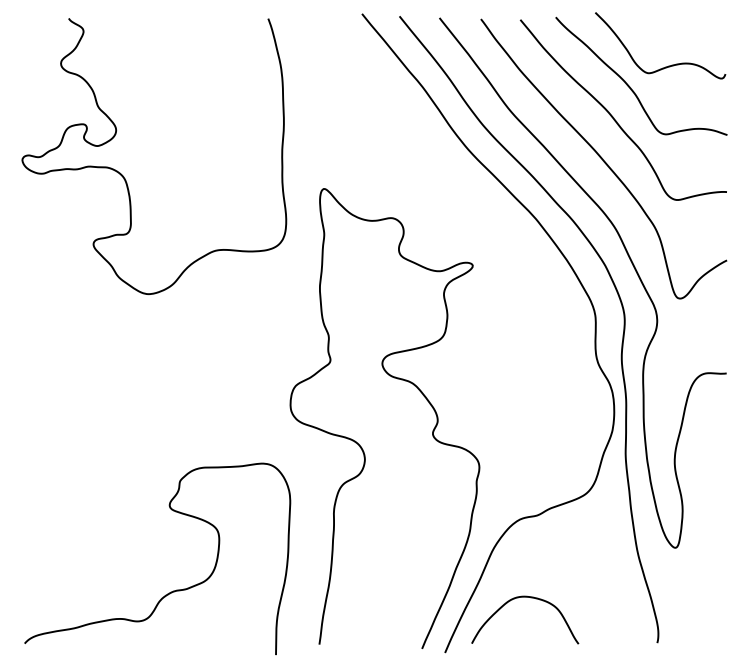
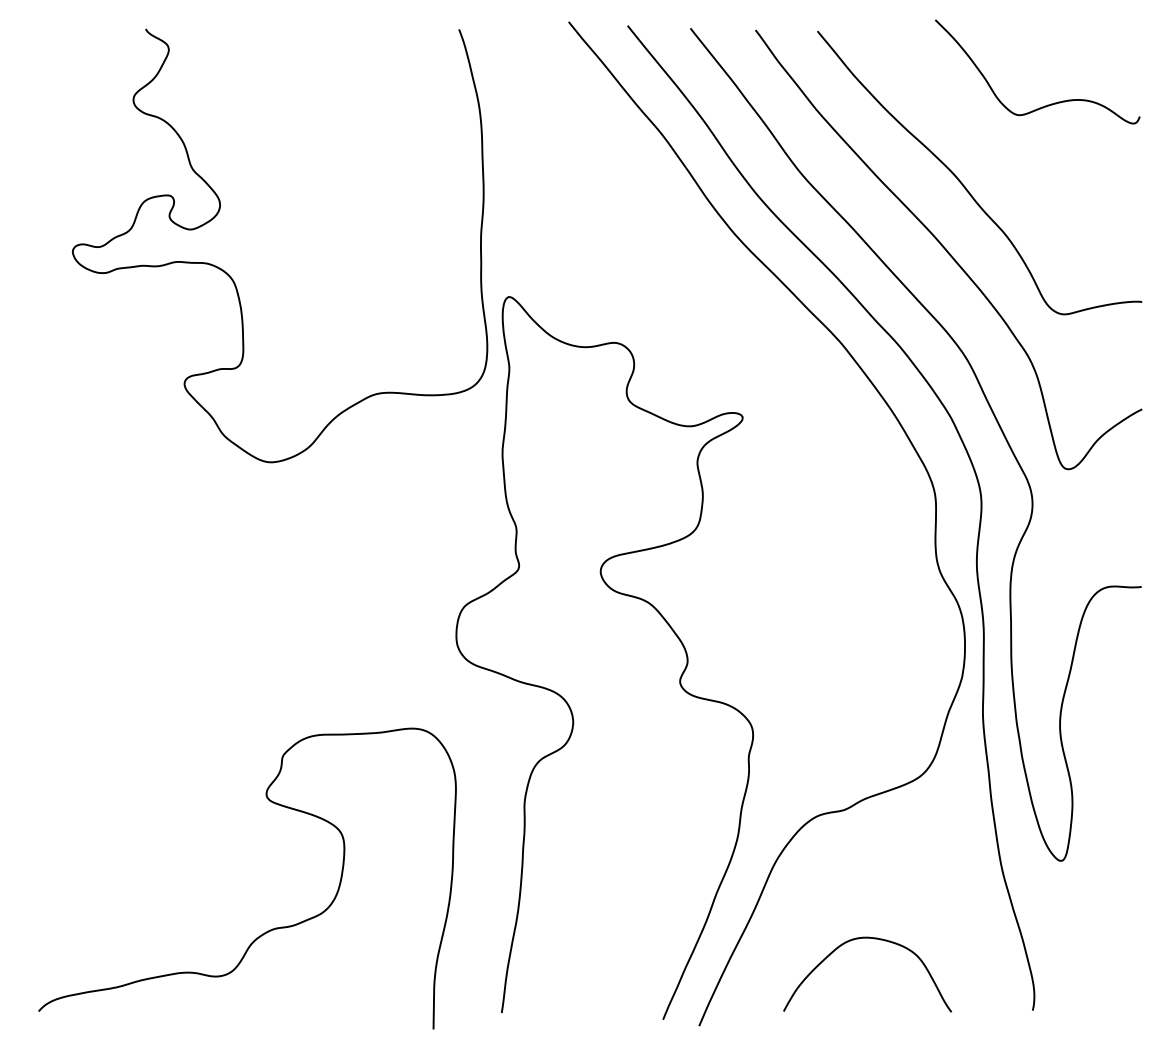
curve: (630, 86) -> (990, 136), removed
curve: (124, 176) -> (233, 277), moved
curve: (530, 598) -> (875, 940), moved

